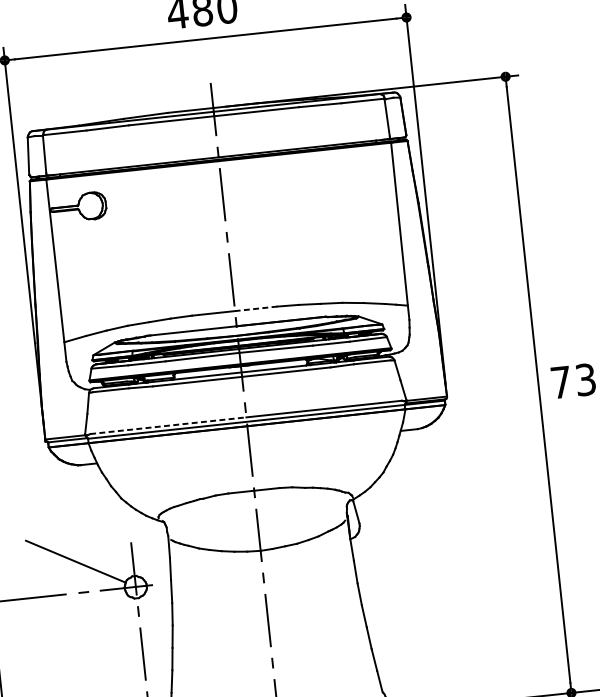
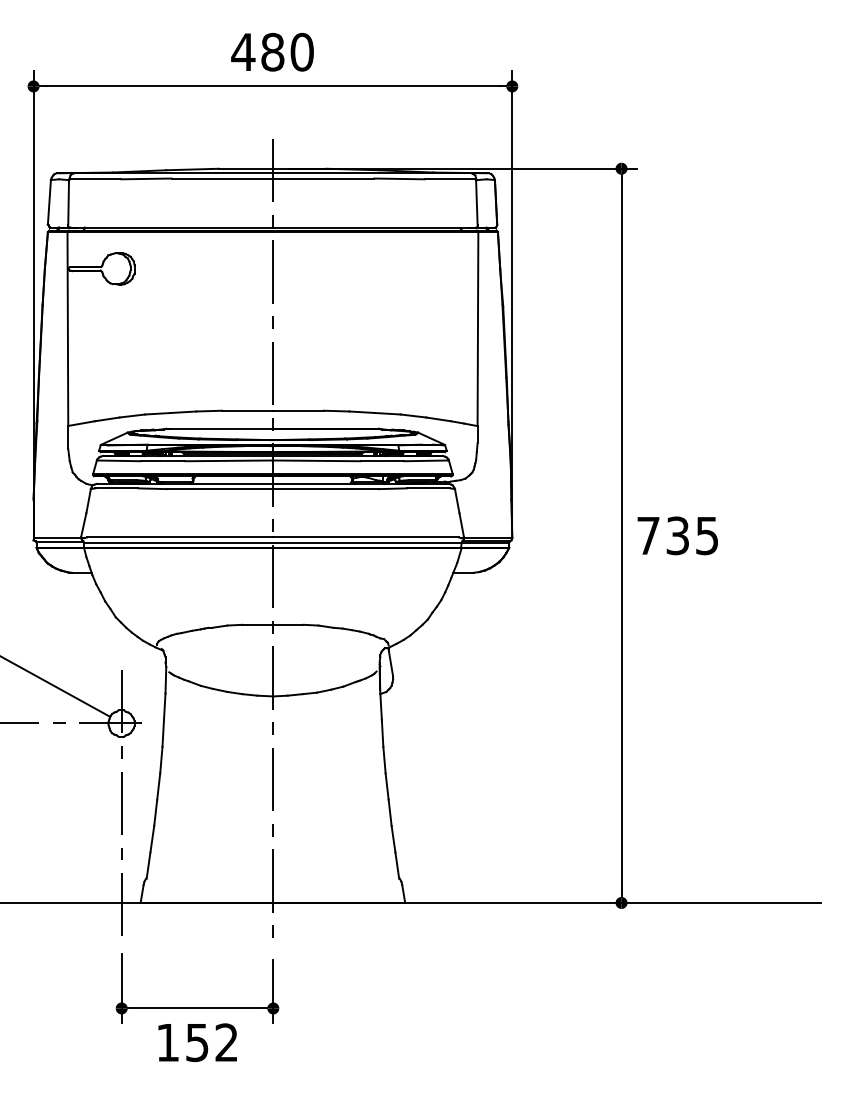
line: (256, 308) -> (298, 410), dashed -> solid
line: (168, 425) -> (180, 537), dashed -> solid

